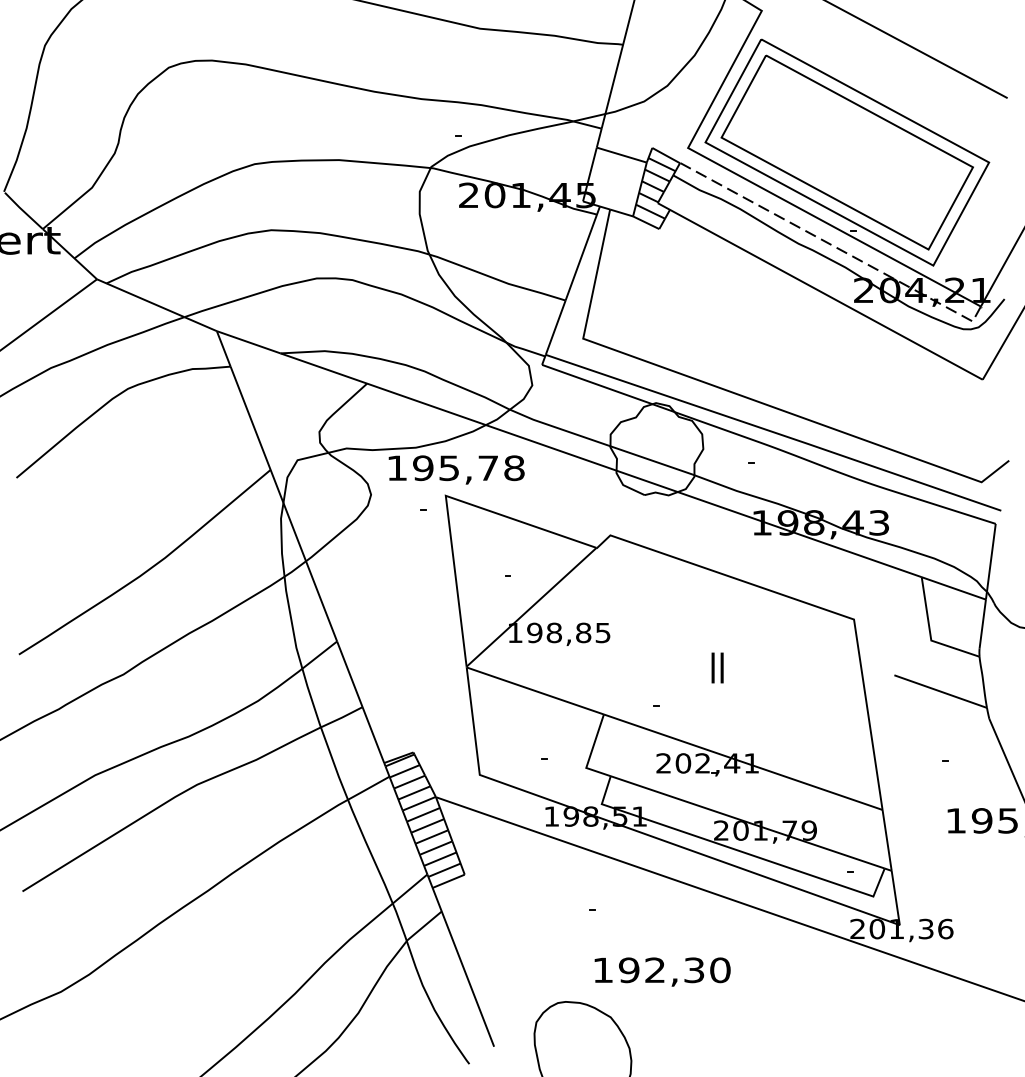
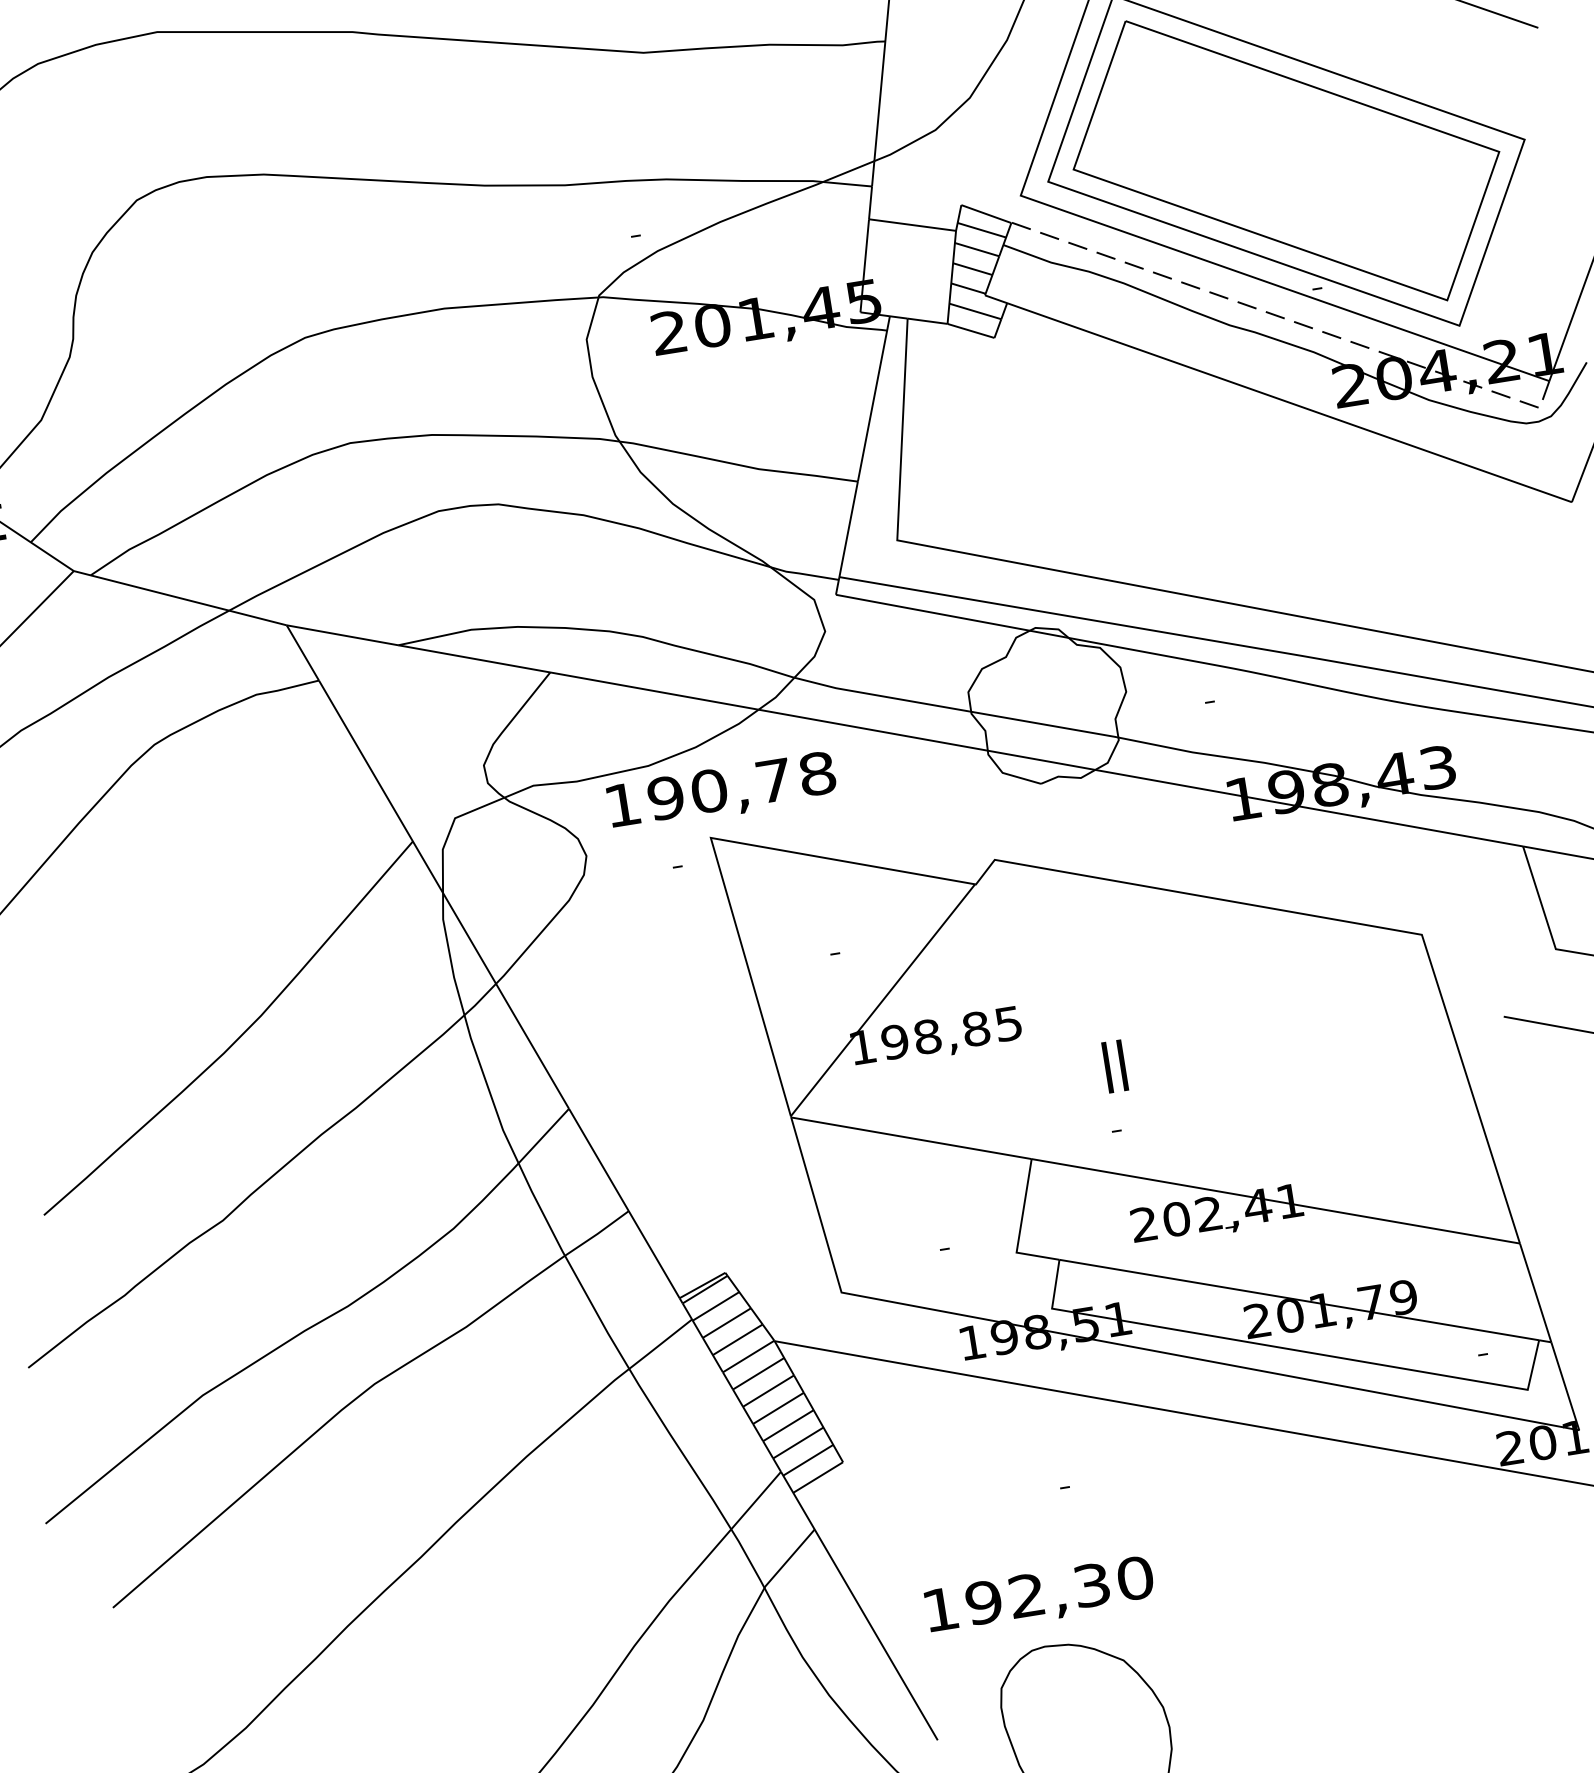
text: (449, 468) -> (709, 791), 195,78 -> 190,78
text: (717, 667) -> (1114, 1065), moved
text: (662, 971) -> (1039, 1595), moved

